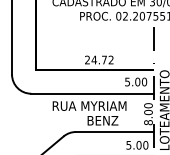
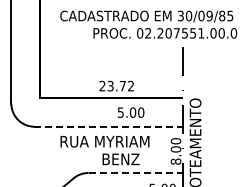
text: (94, 59) -> (110, 85), 24.72 -> 23.72
text: (135, 81) -> (130, 112), moved
line: (93, 93) -> (109, 126), solid -> dashed
line: (115, 131) -> (136, 172), solid -> dashed

